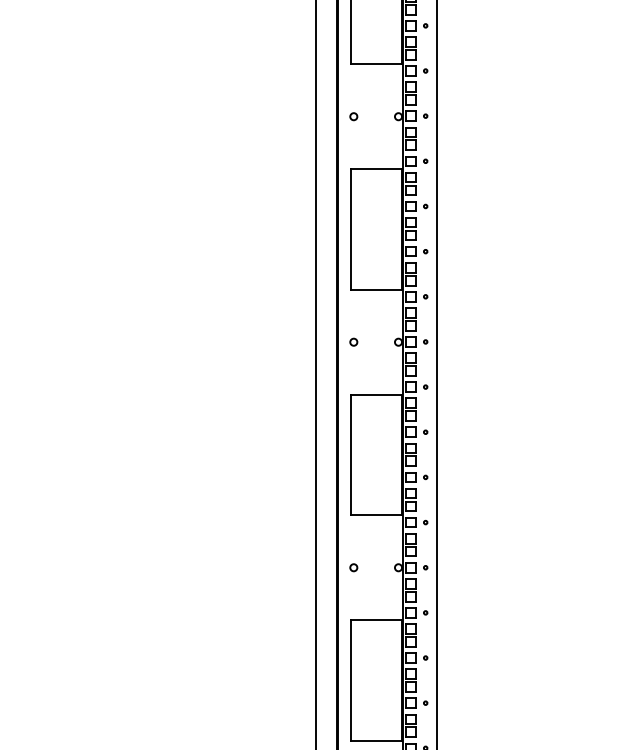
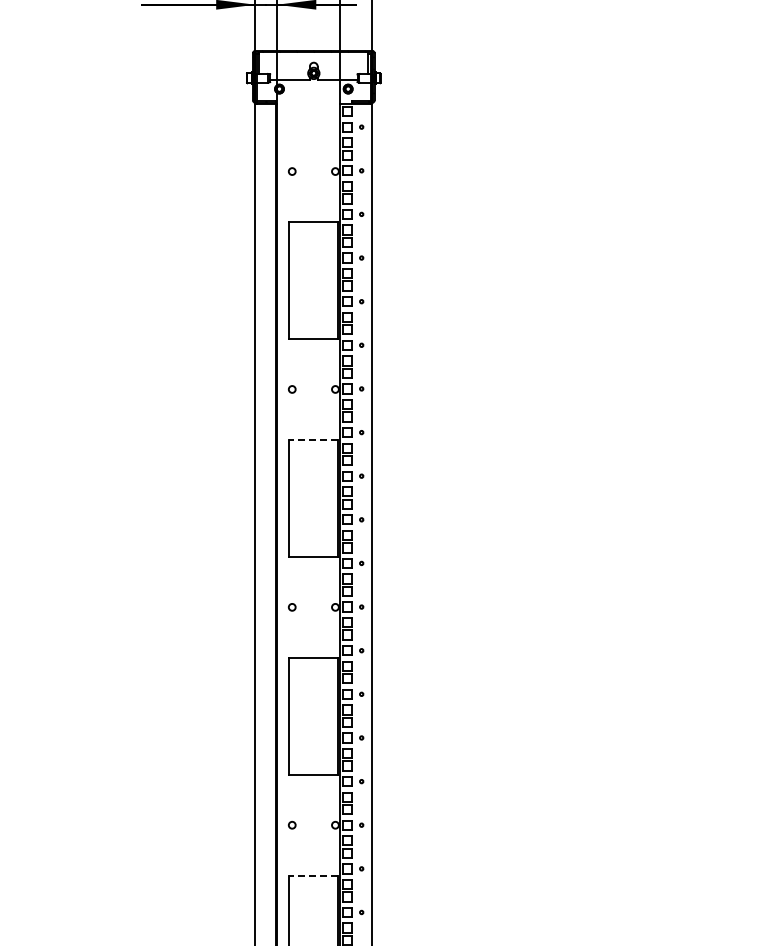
line: (375, 169) -> (313, 440), solid -> dashed
line: (375, 619) -> (313, 875), solid -> dashed

